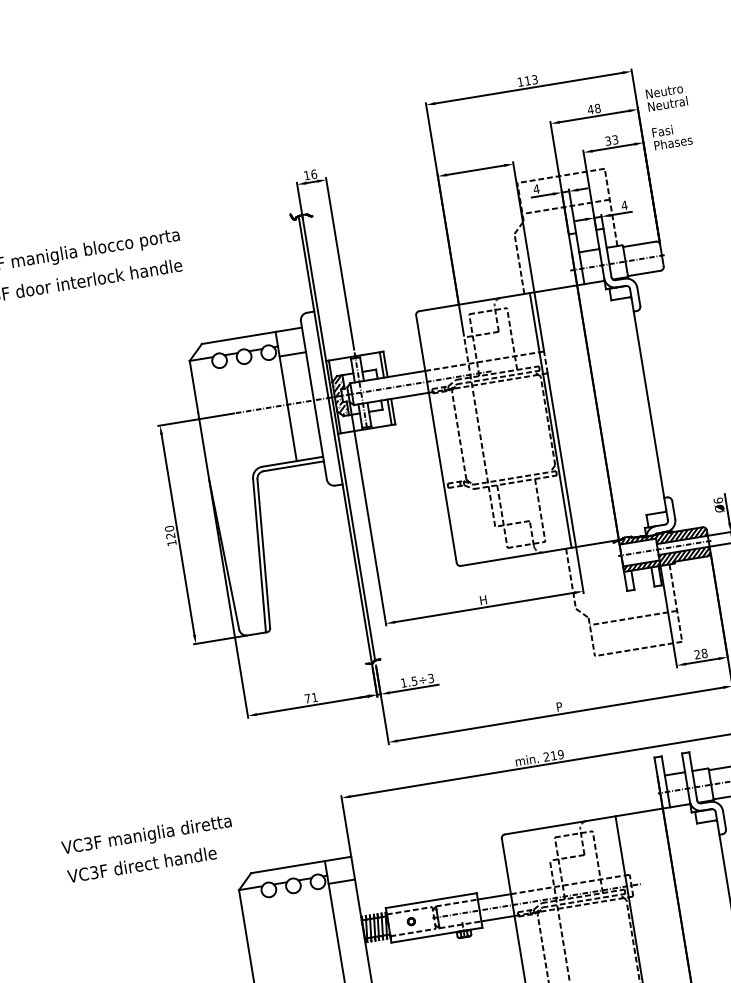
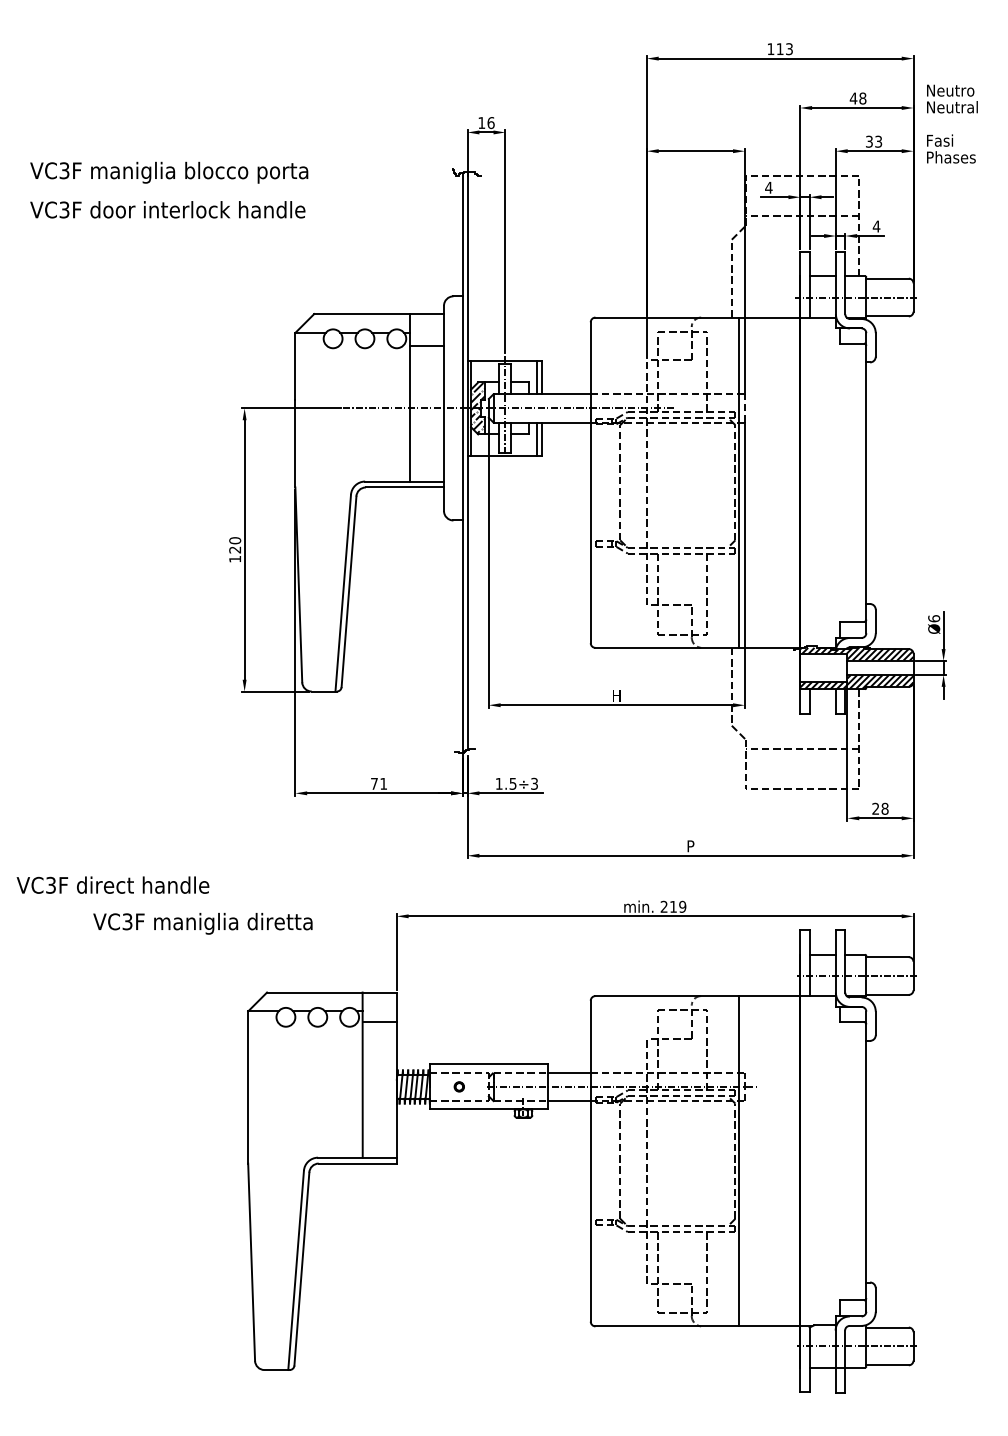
line: (664, 548) -> (856, 667), removed
text: (146, 835) -> (202, 923), moved
text: (141, 864) -> (112, 884), moved

